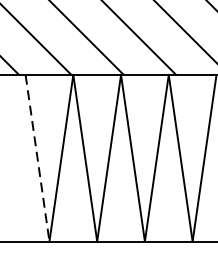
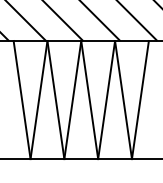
line: (38, 158) -> (22, 100), dashed -> solid

